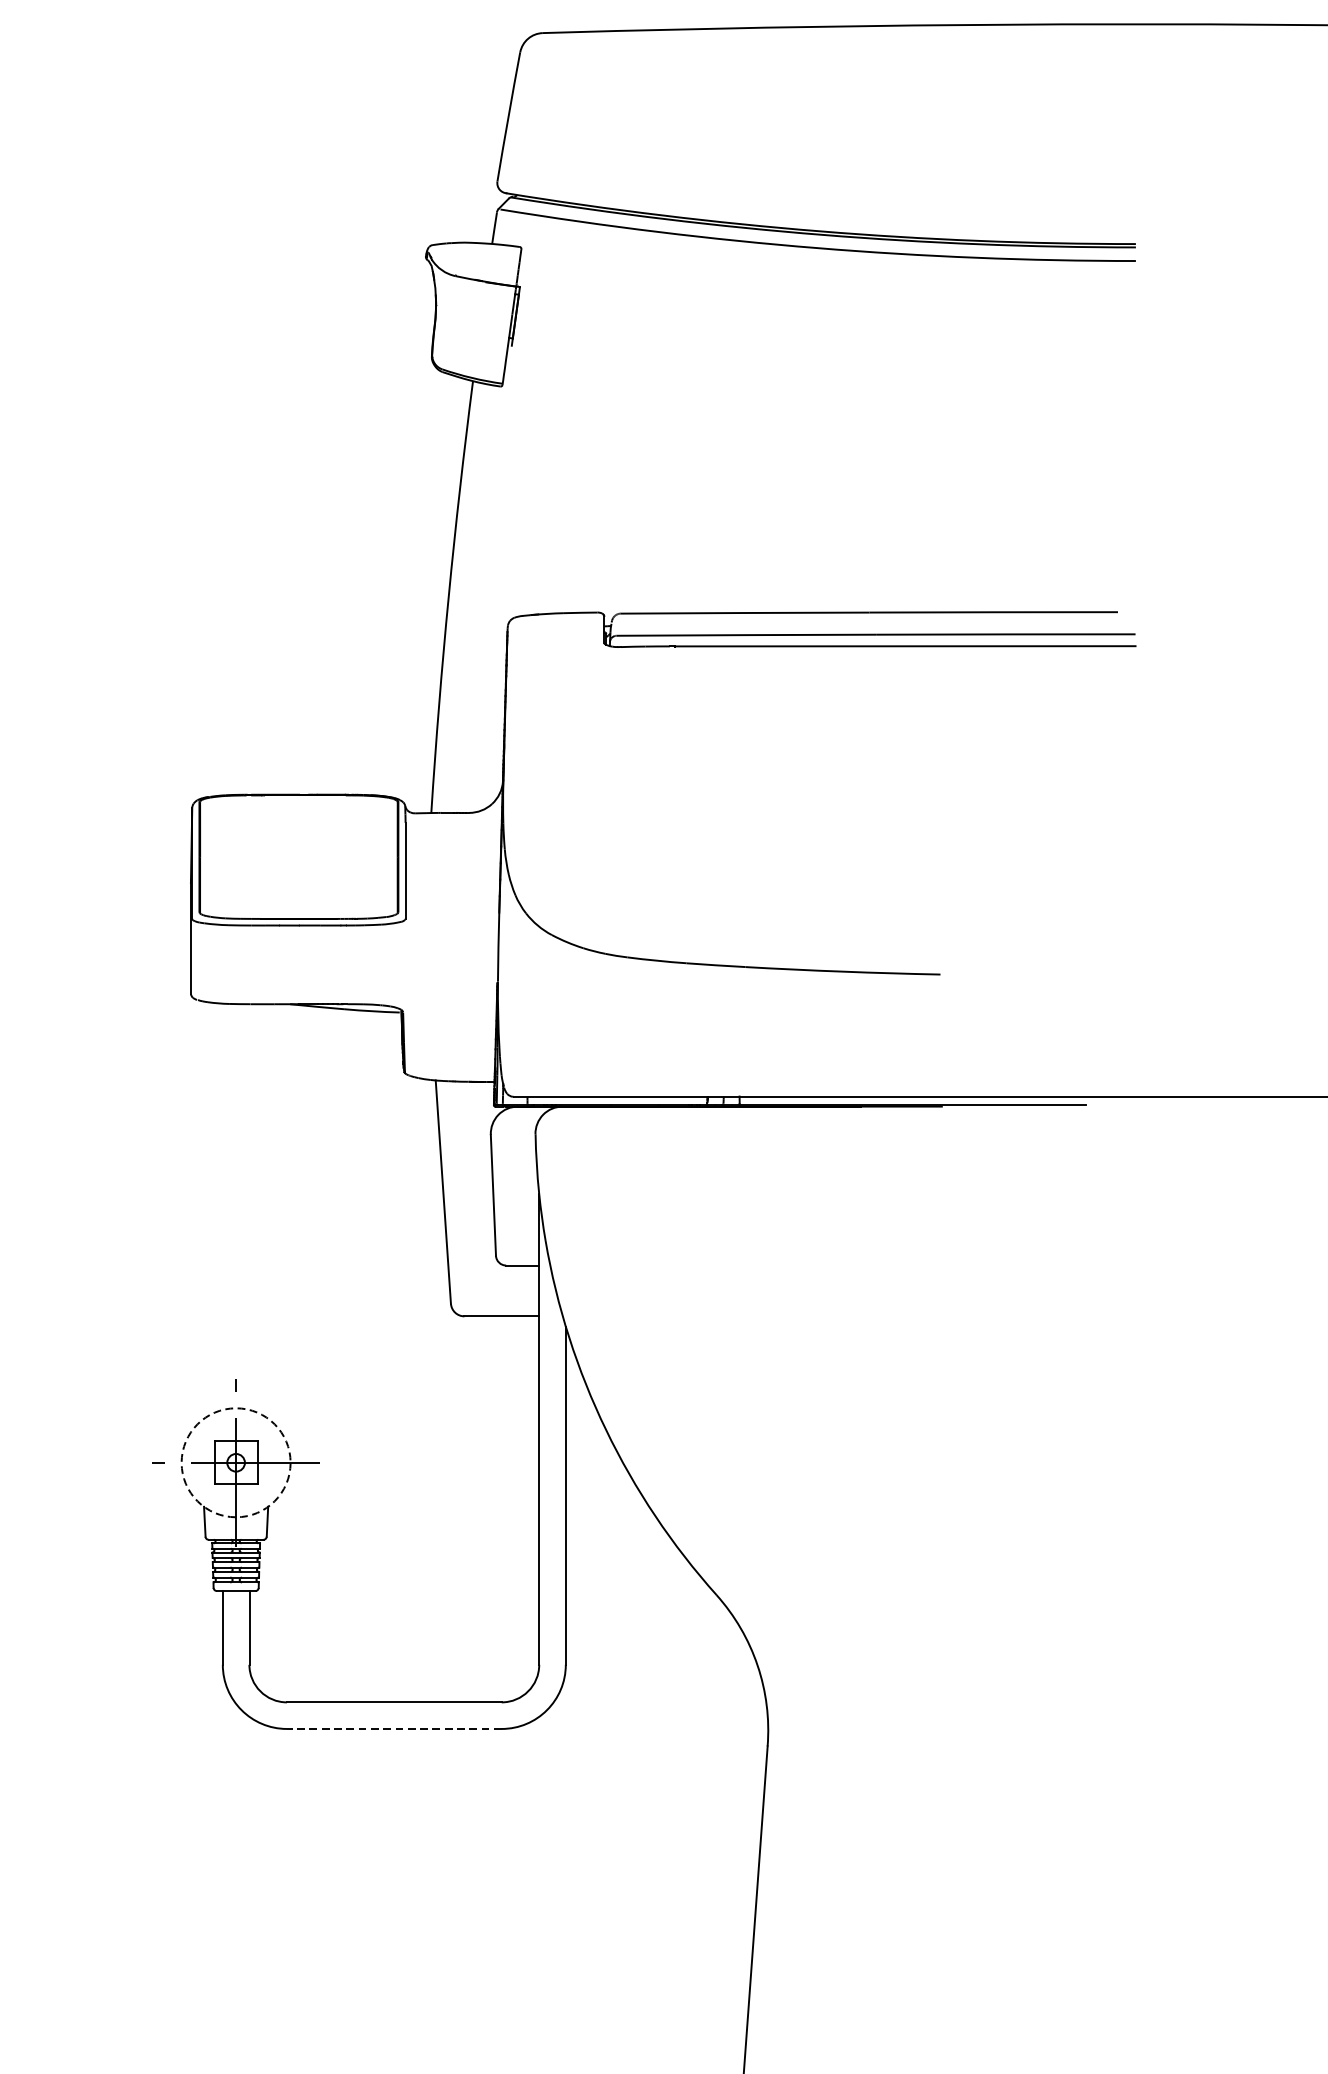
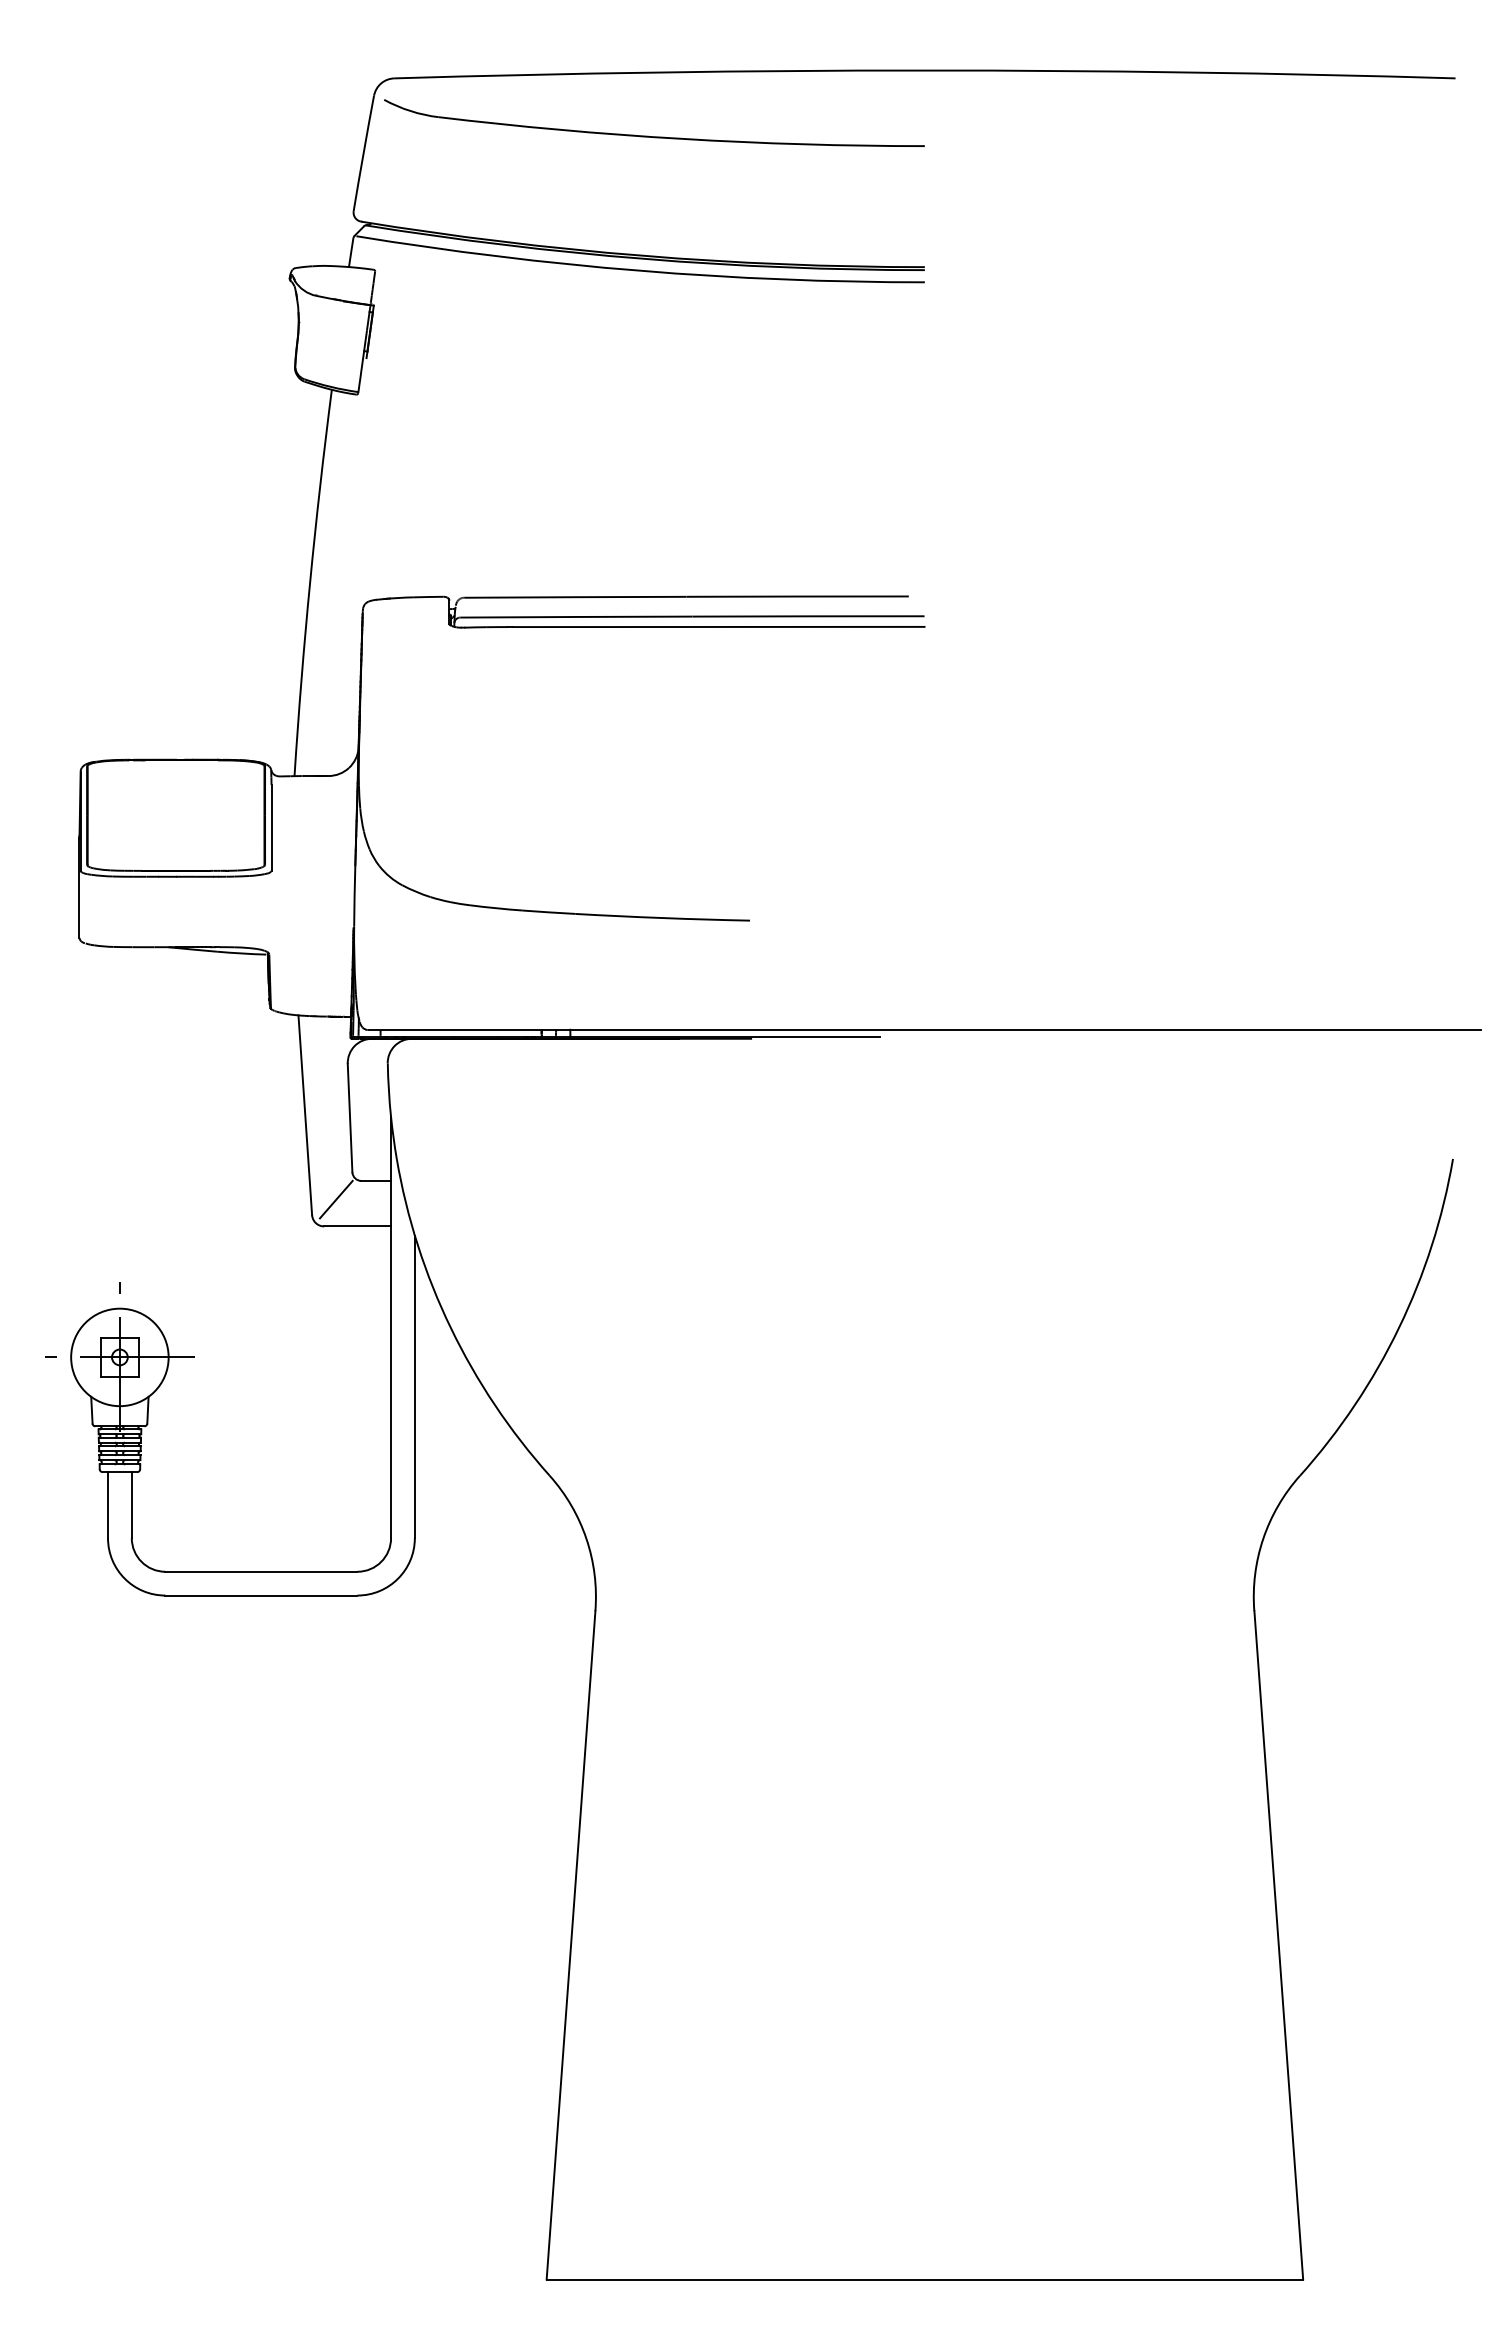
part: (833, 98) -> (654, 136), added
line: (477, 1286) -> (335, 1199), added
circle: (235, 1462) -> (119, 1357), dashed -> solid
line: (393, 1728) -> (260, 1595), dashed -> solid

